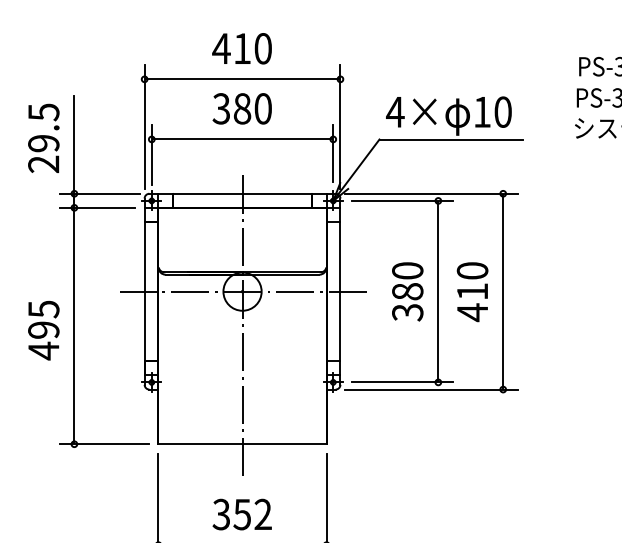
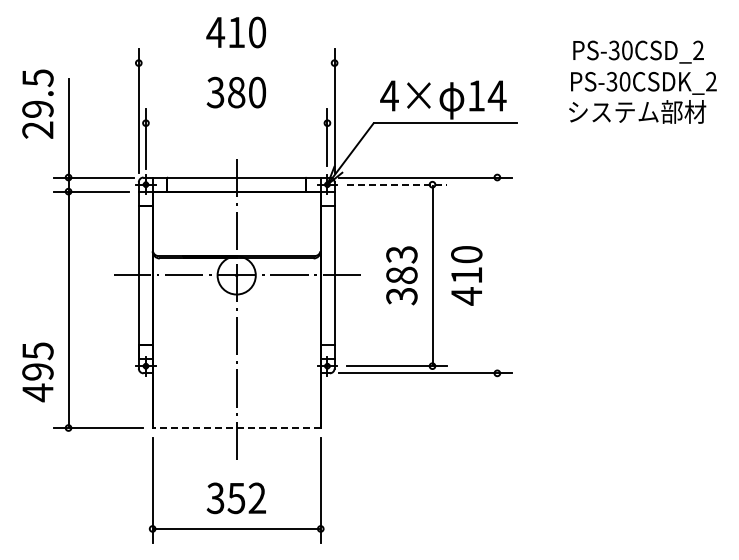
line: (242, 79) -> (236, 63), removed
text: (502, 111) -> (496, 95), 10 -> 14
text: (43, 137) -> (37, 103), moved
line: (242, 139) -> (236, 123), removed
line: (403, 200) -> (397, 184), solid -> dashed
text: (407, 270) -> (401, 254), 380 -> 383
line: (503, 291) -> (497, 275), removed
text: (43, 330) -> (37, 372), moved
line: (242, 444) -> (236, 428), solid -> dashed

